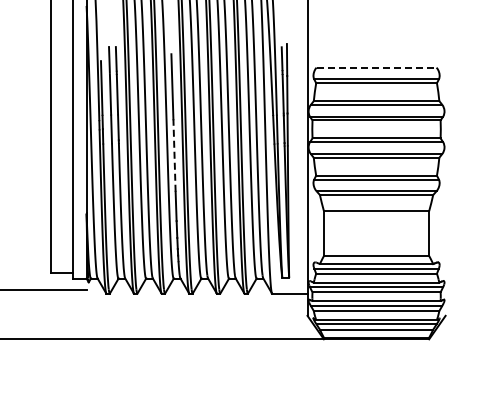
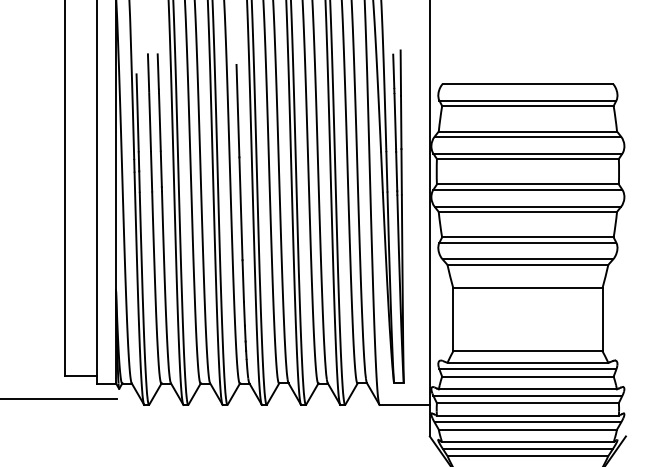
line: (376, 67) -> (527, 83), dashed -> solid
line: (174, 155) -> (240, 208), dashed -> solid

